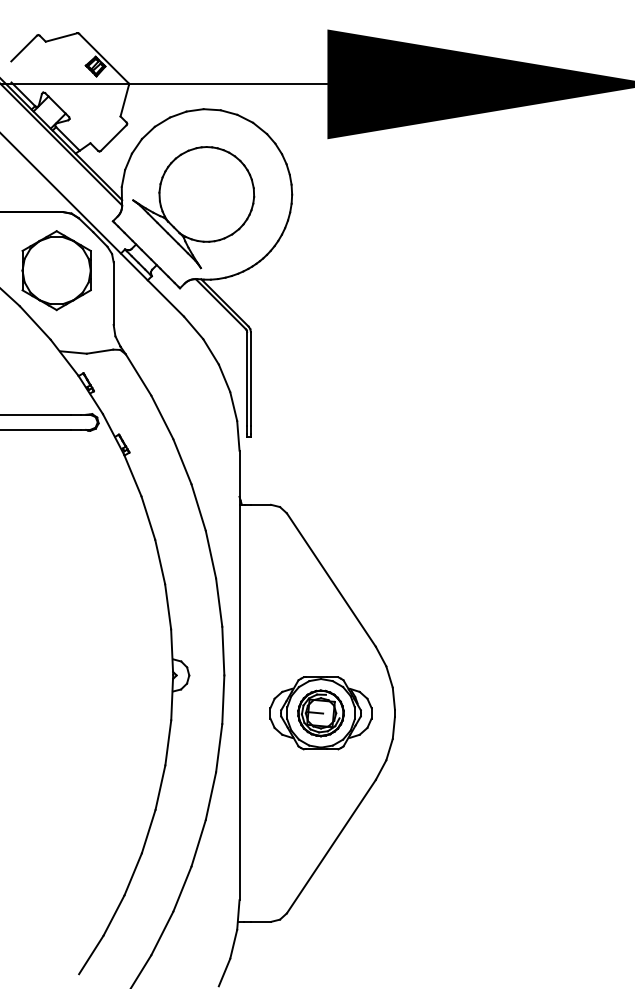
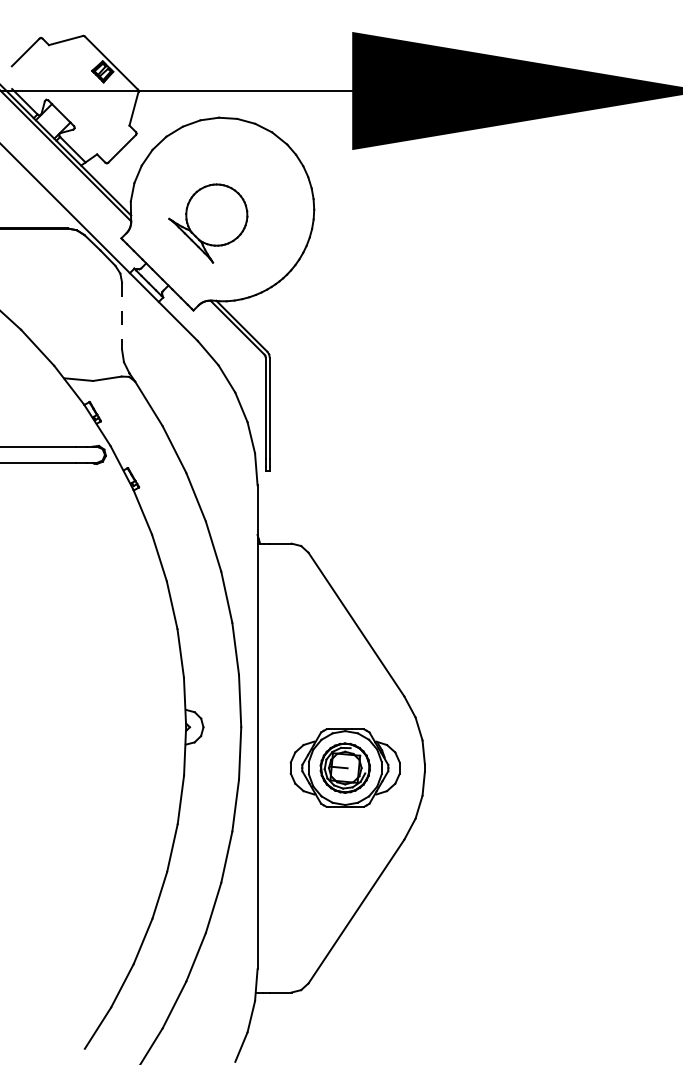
part: (193, 207) -> (208, 223), size x0.6
part: (56, 270) -> (60, 291), removed
line: (114, 293) -> (122, 316), solid -> dashed

